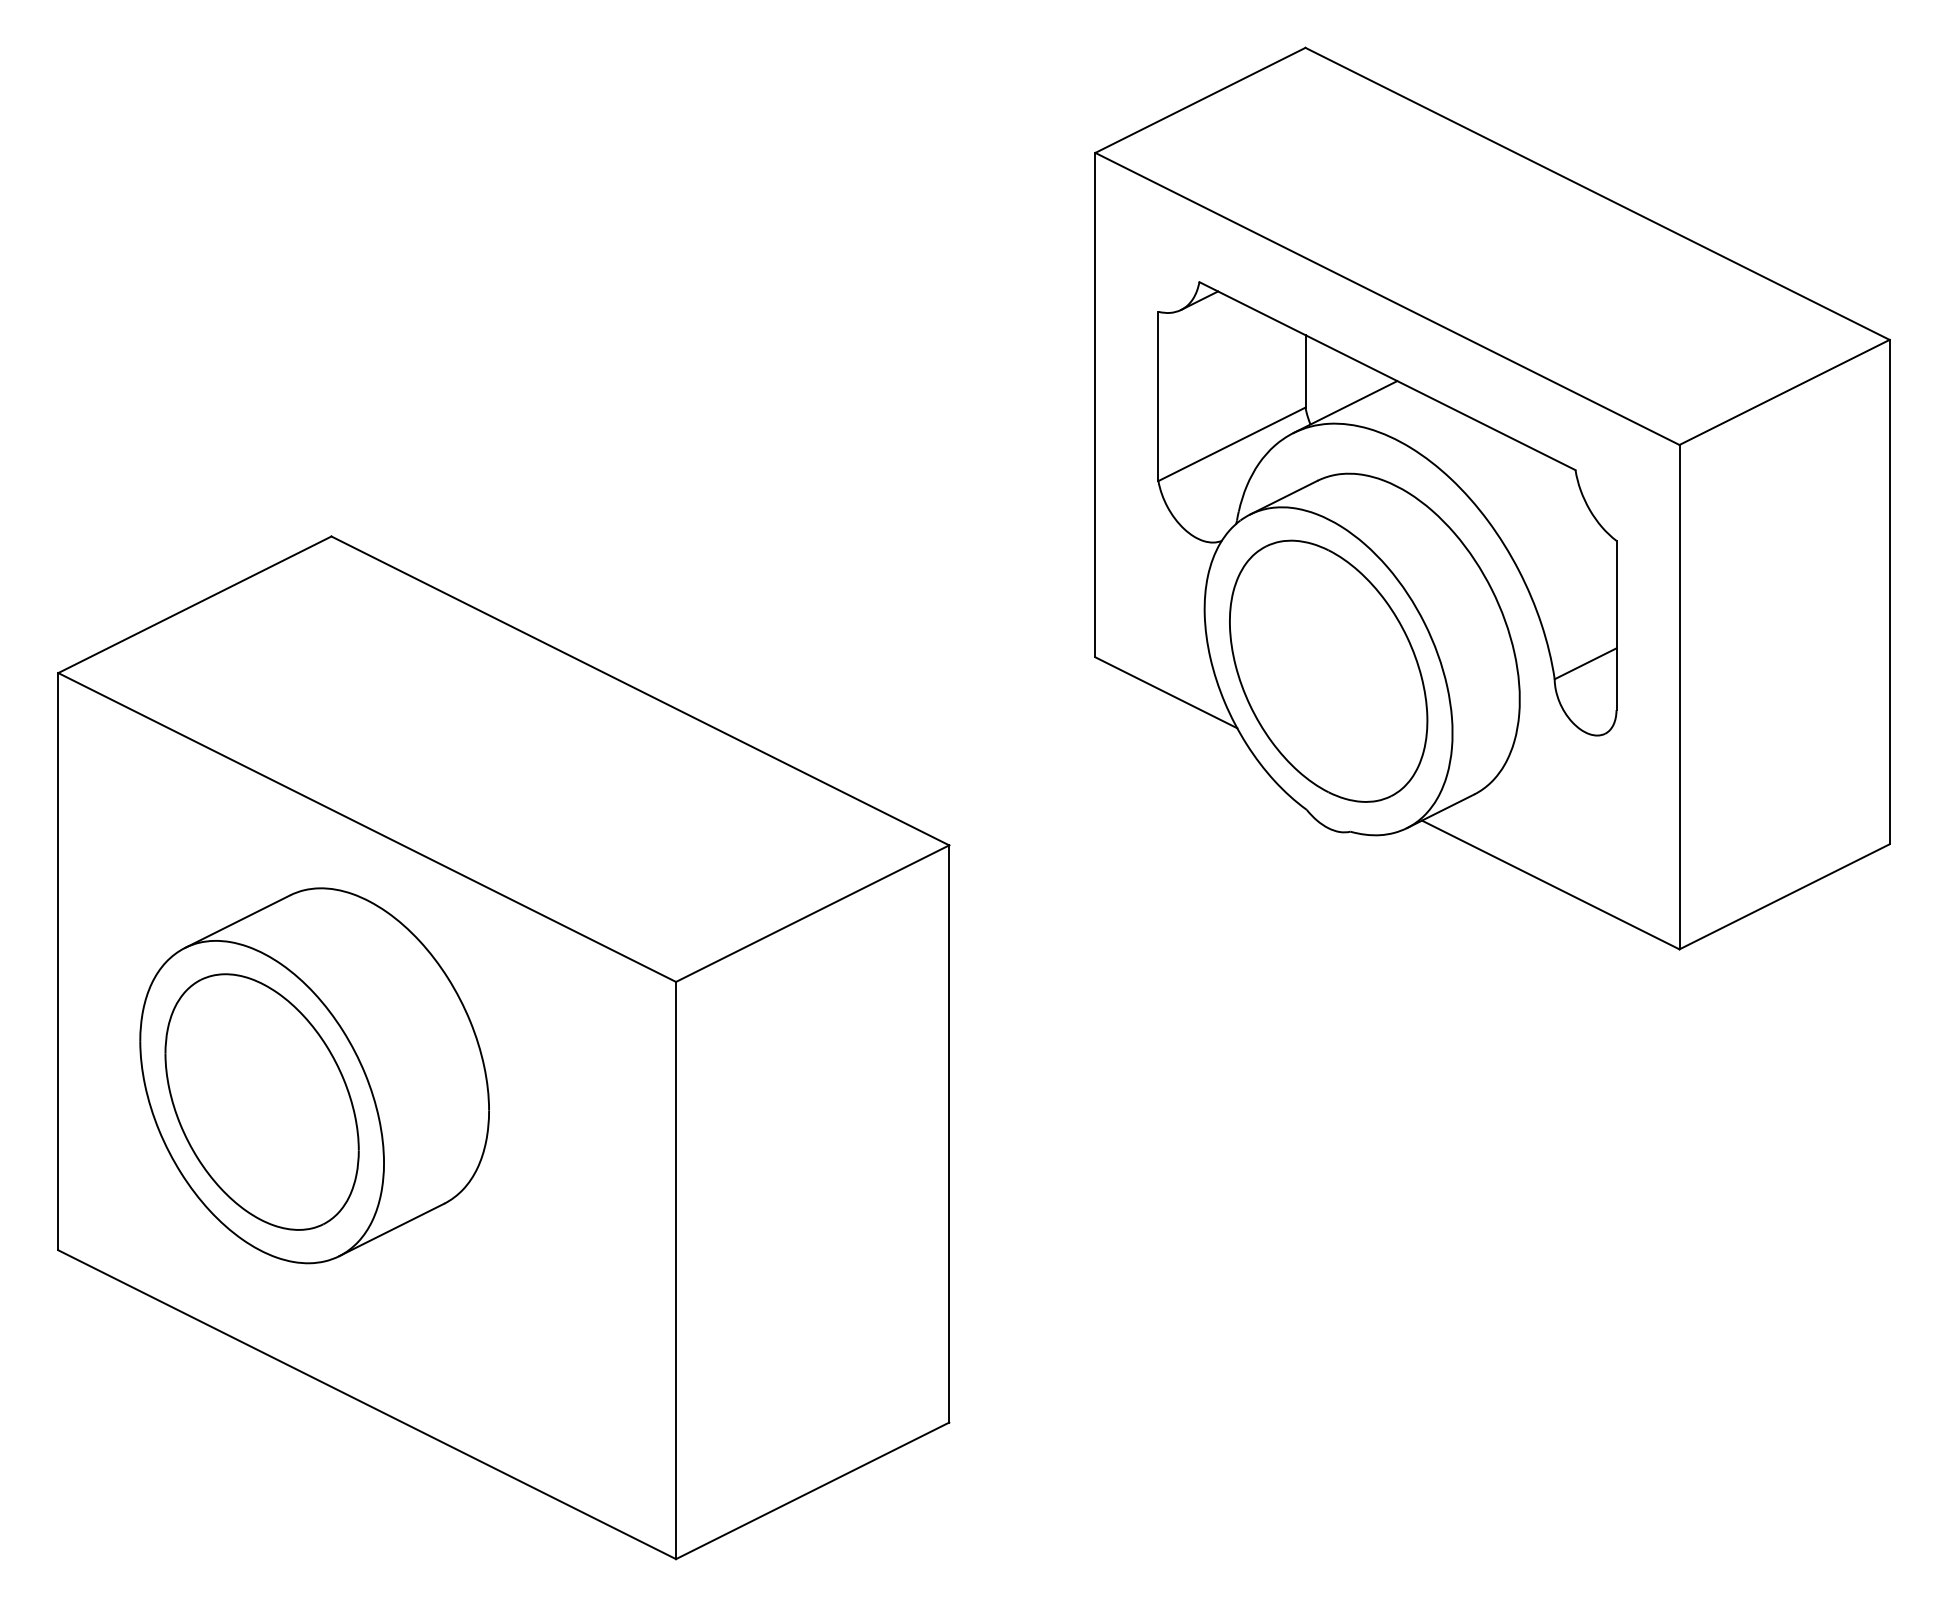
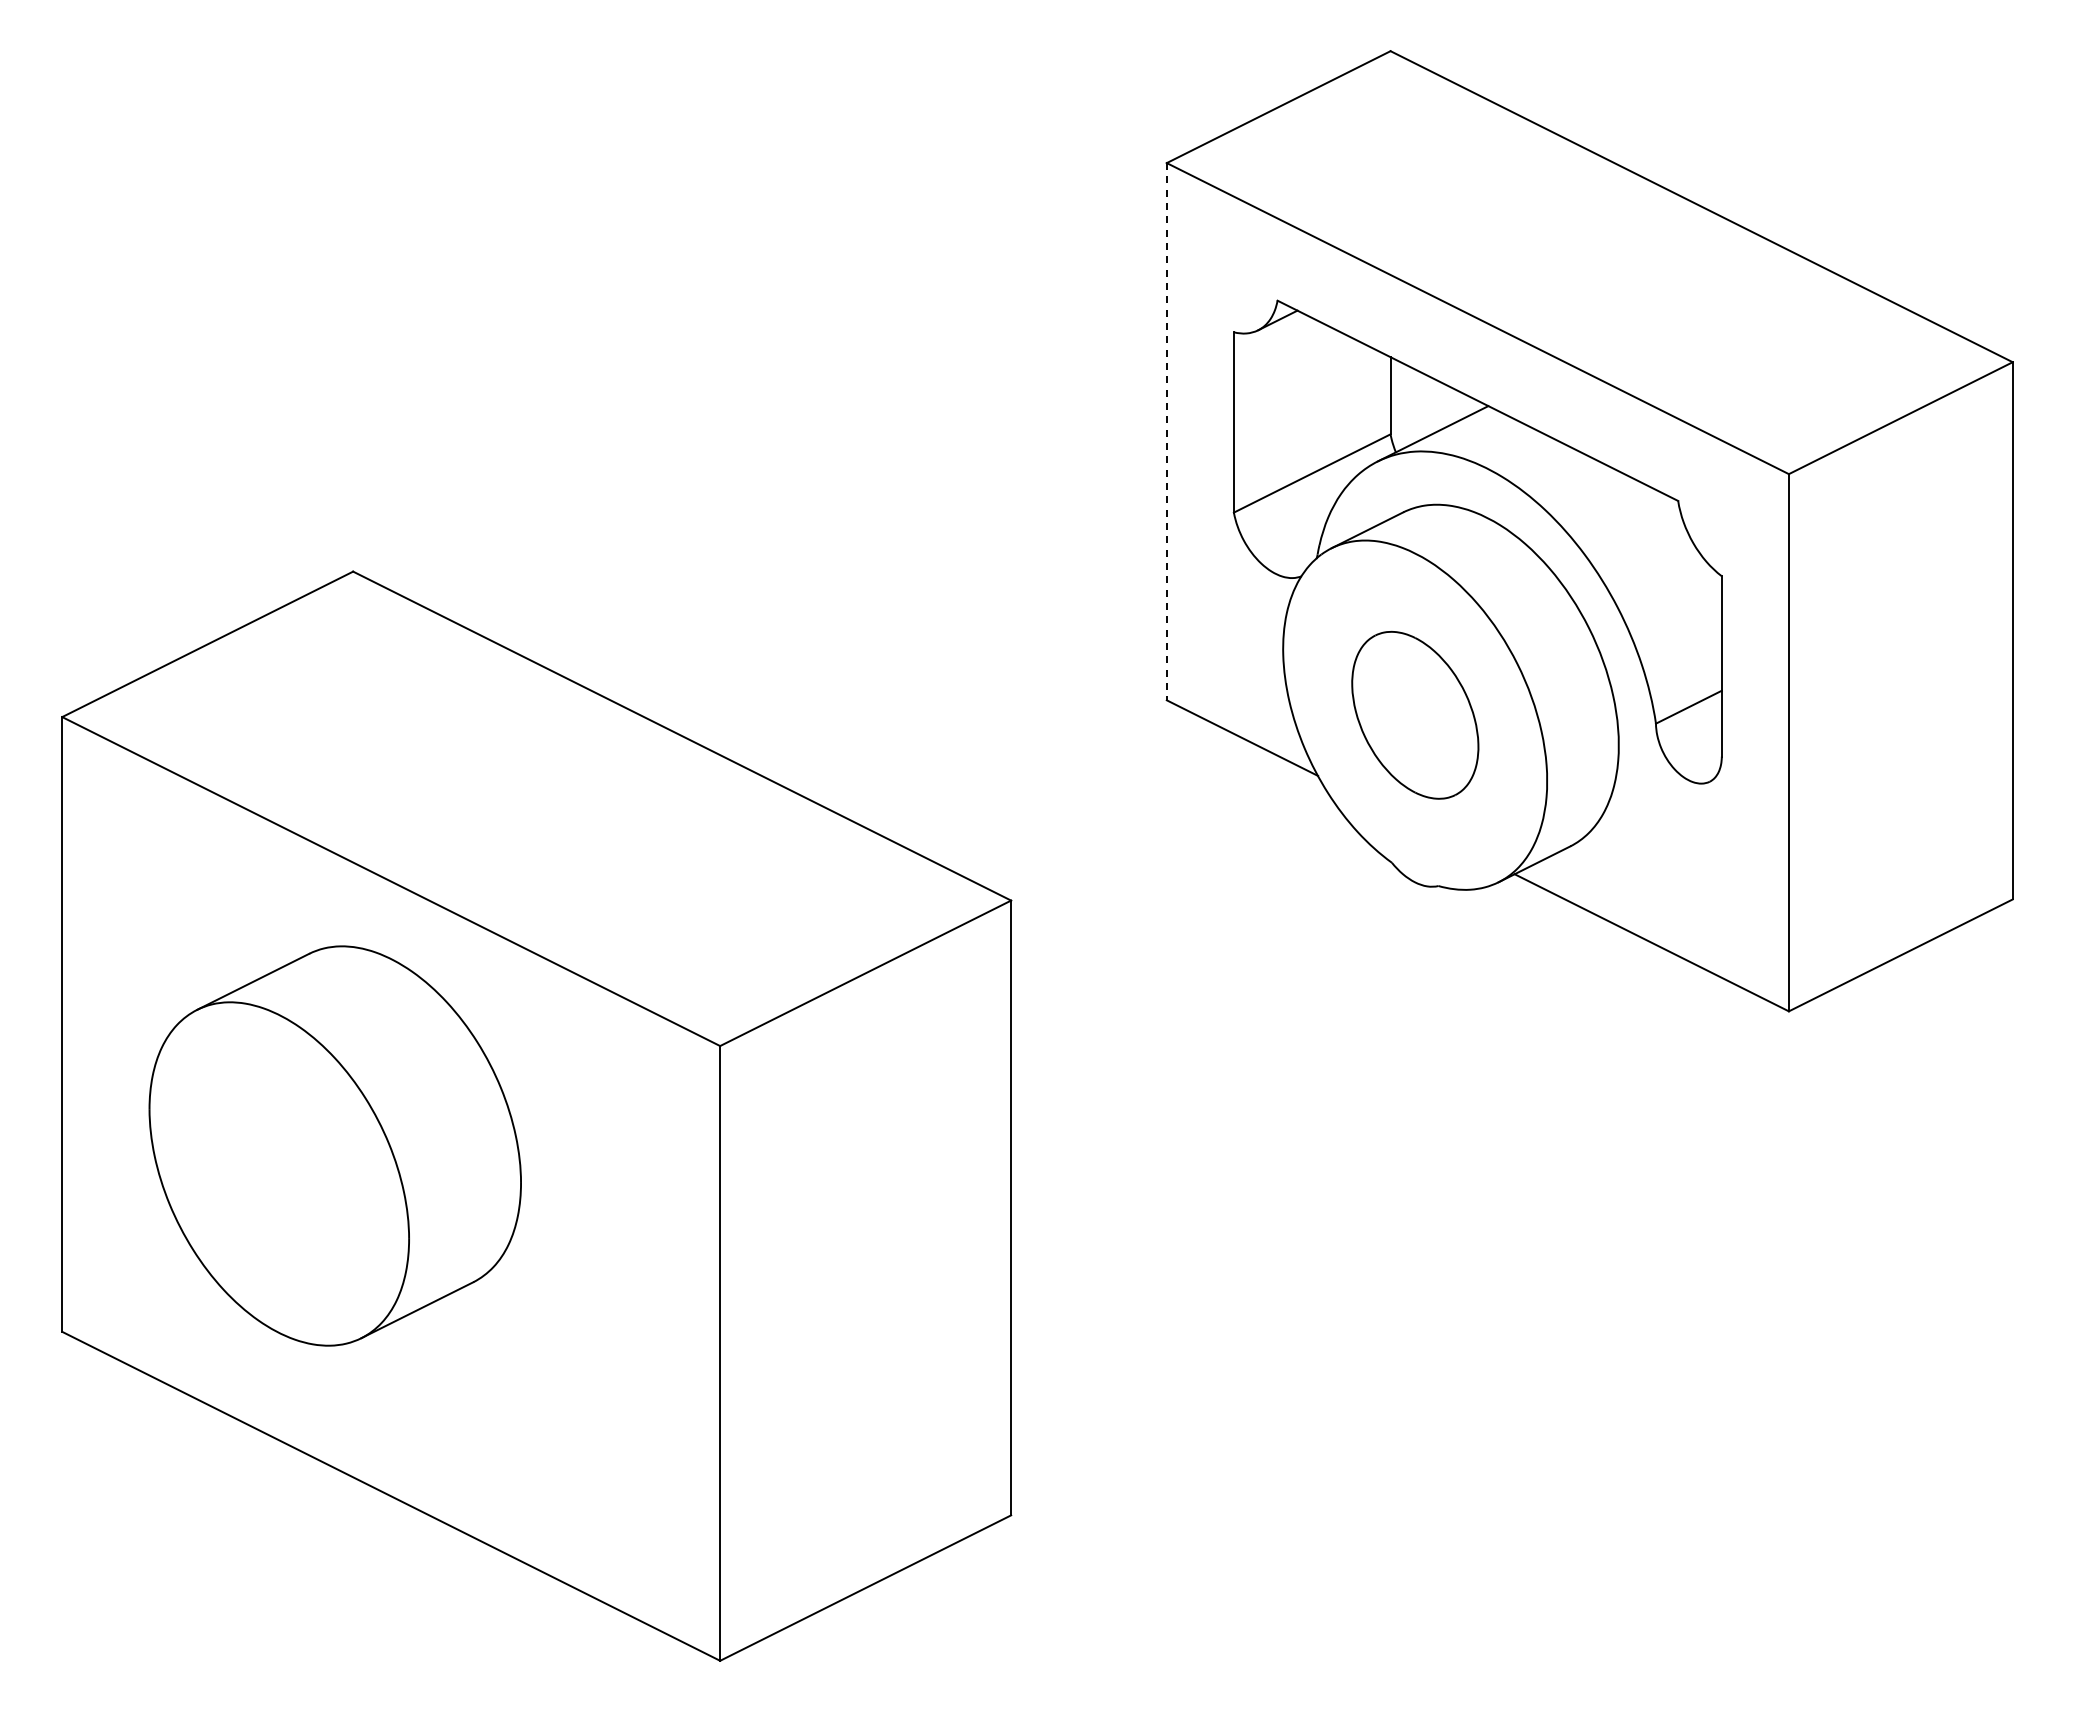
line: (1095, 404) -> (1166, 431), solid -> dashed
part: (1328, 671) -> (1415, 715), size x0.6
part: (262, 1102) -> (279, 1174), removed

